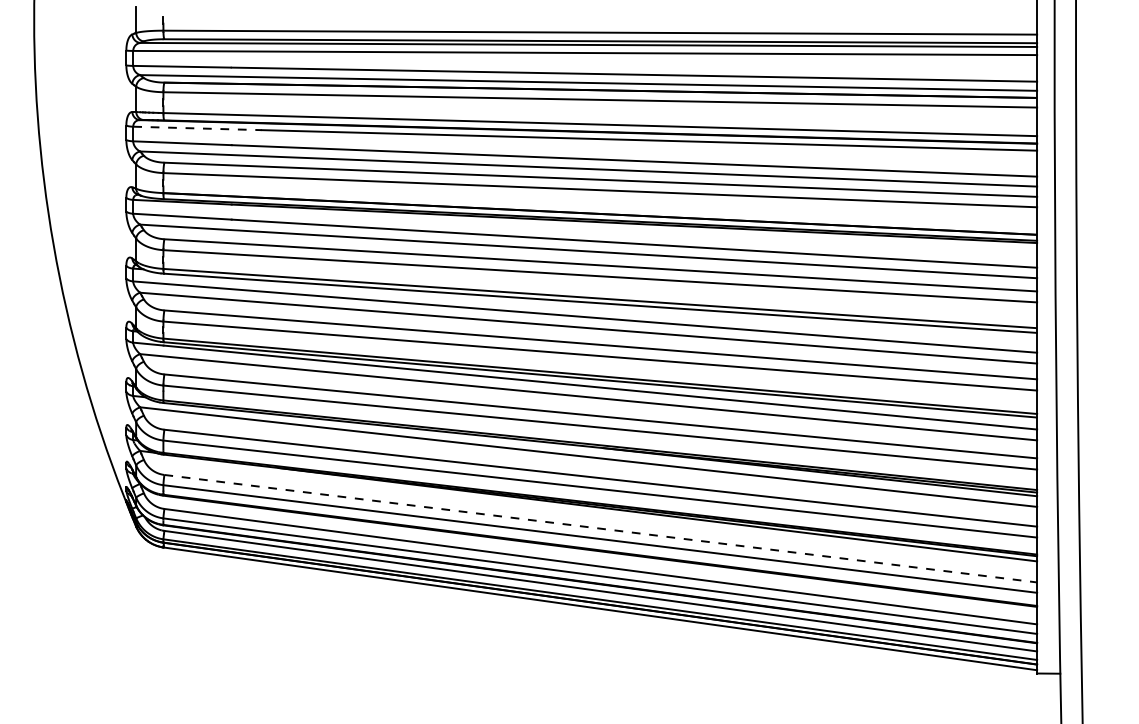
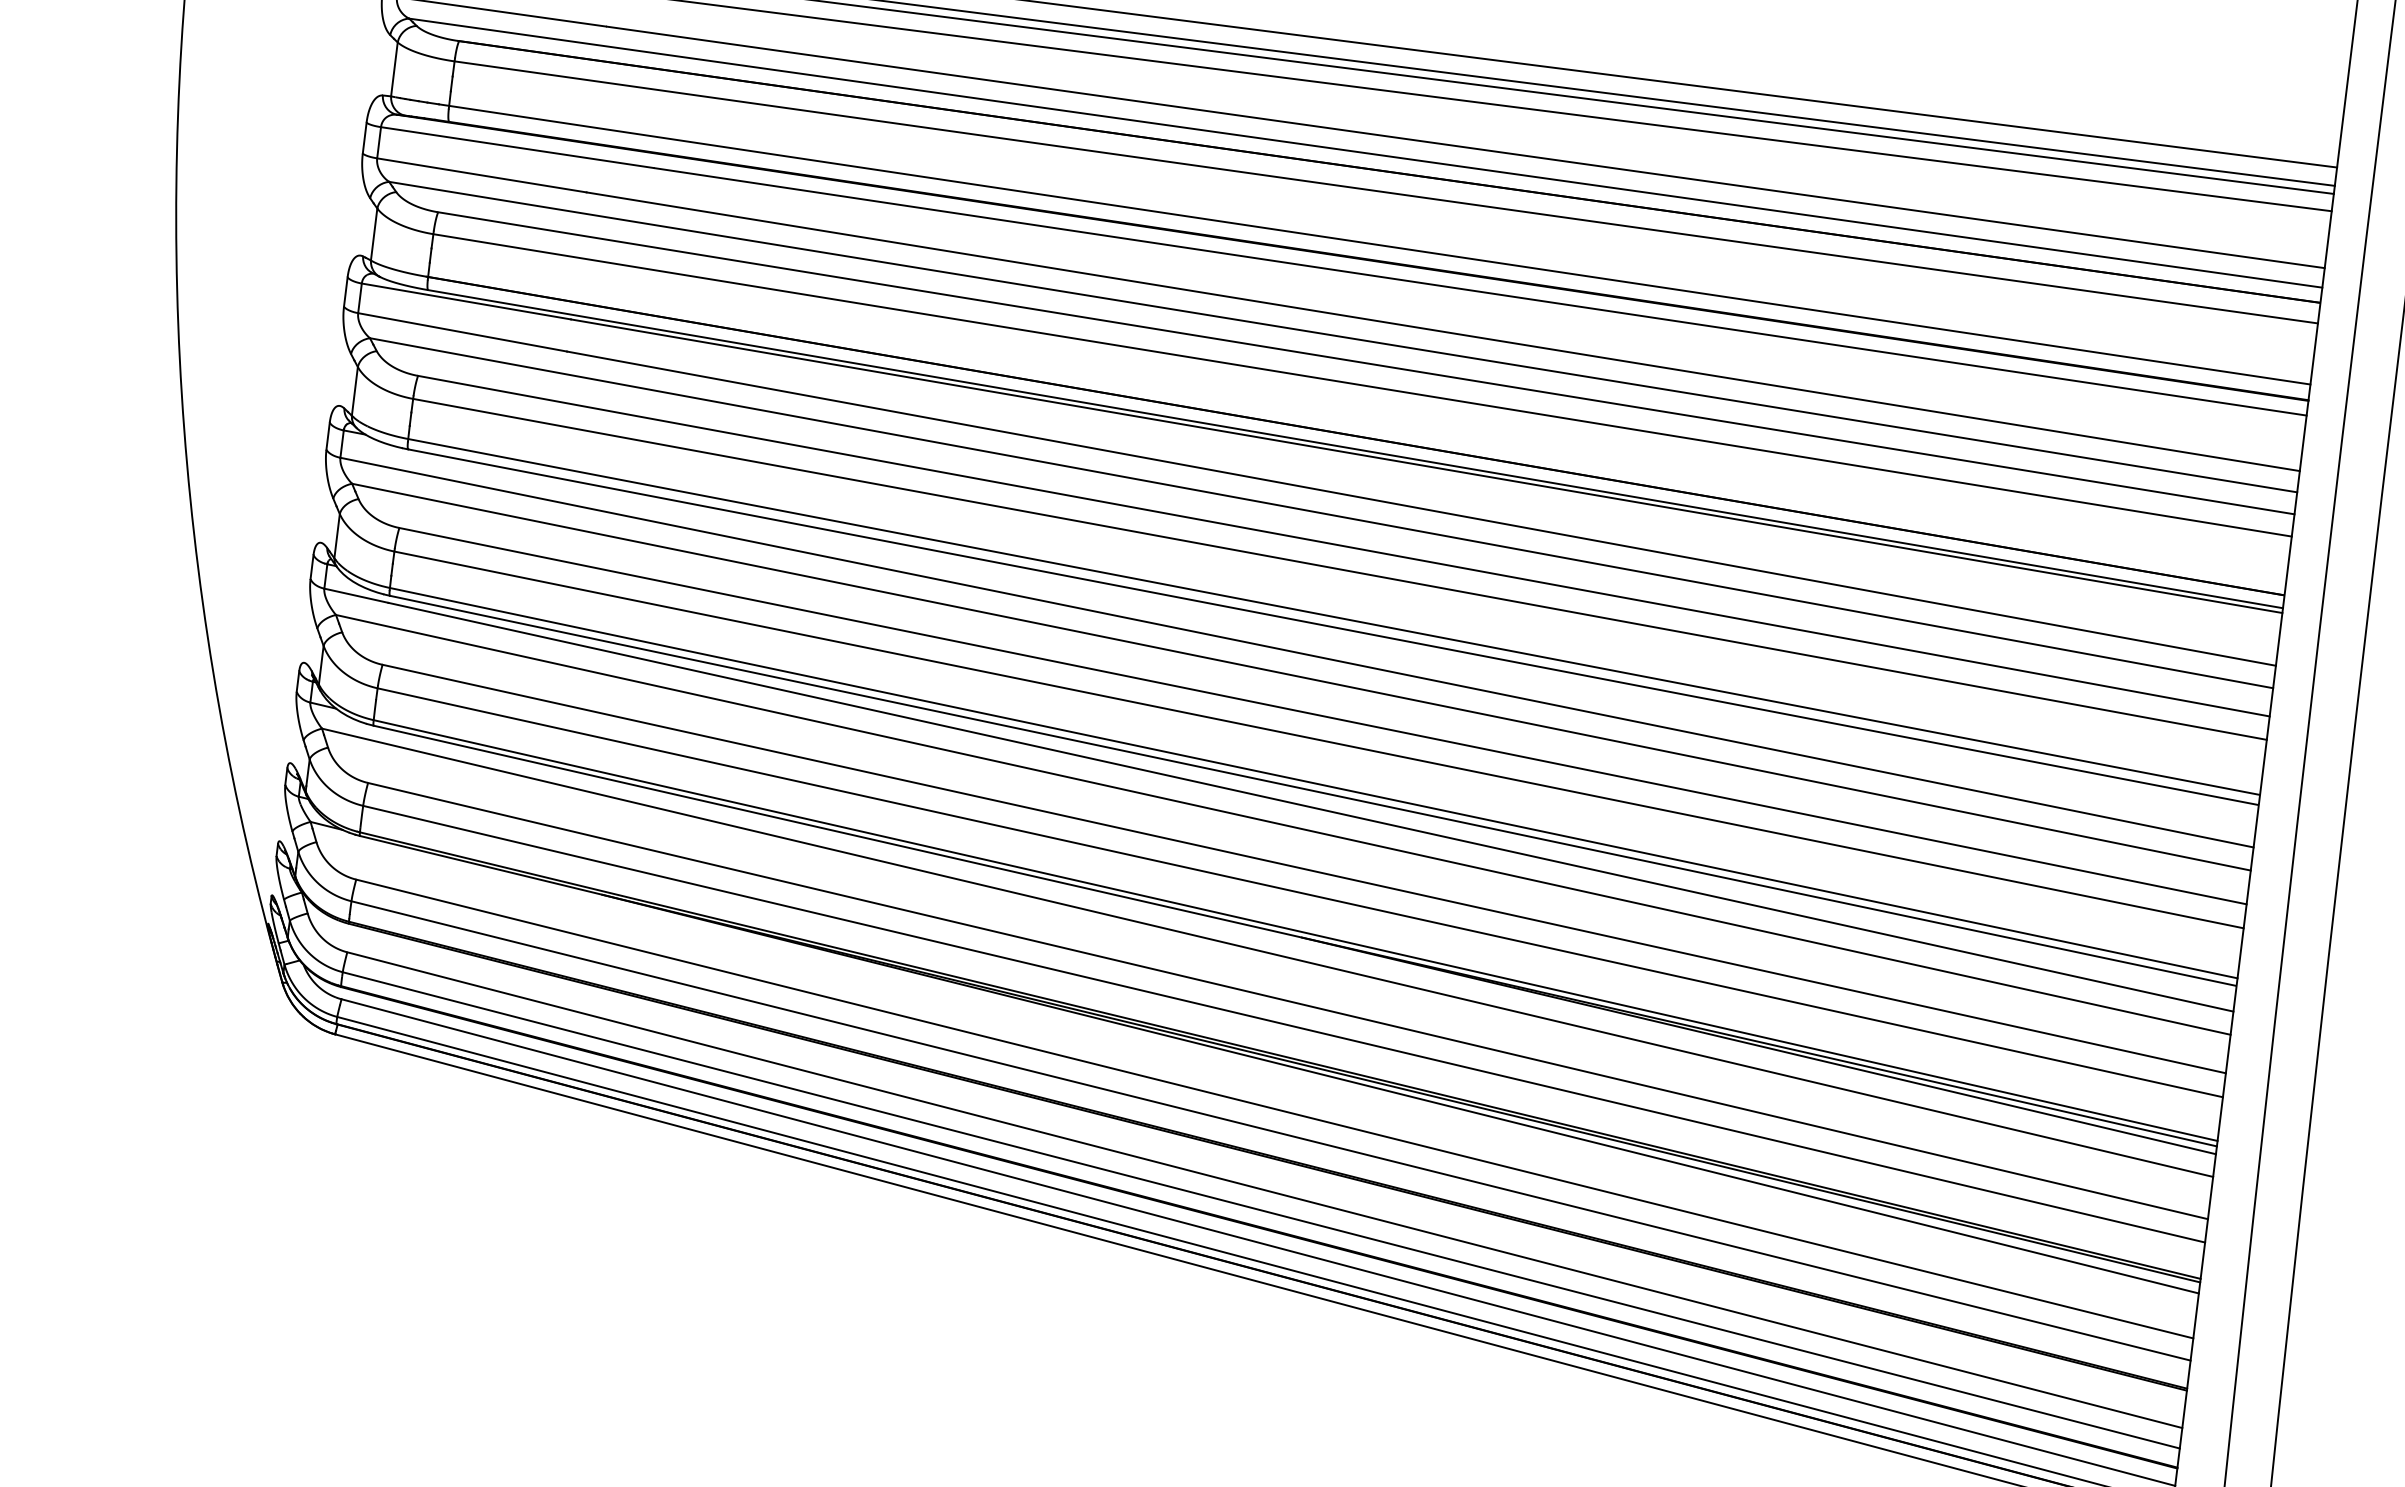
line: (198, 128) -> (520, 148), dashed -> solid
line: (600, 528) -> (1274, 1108), dashed -> solid

